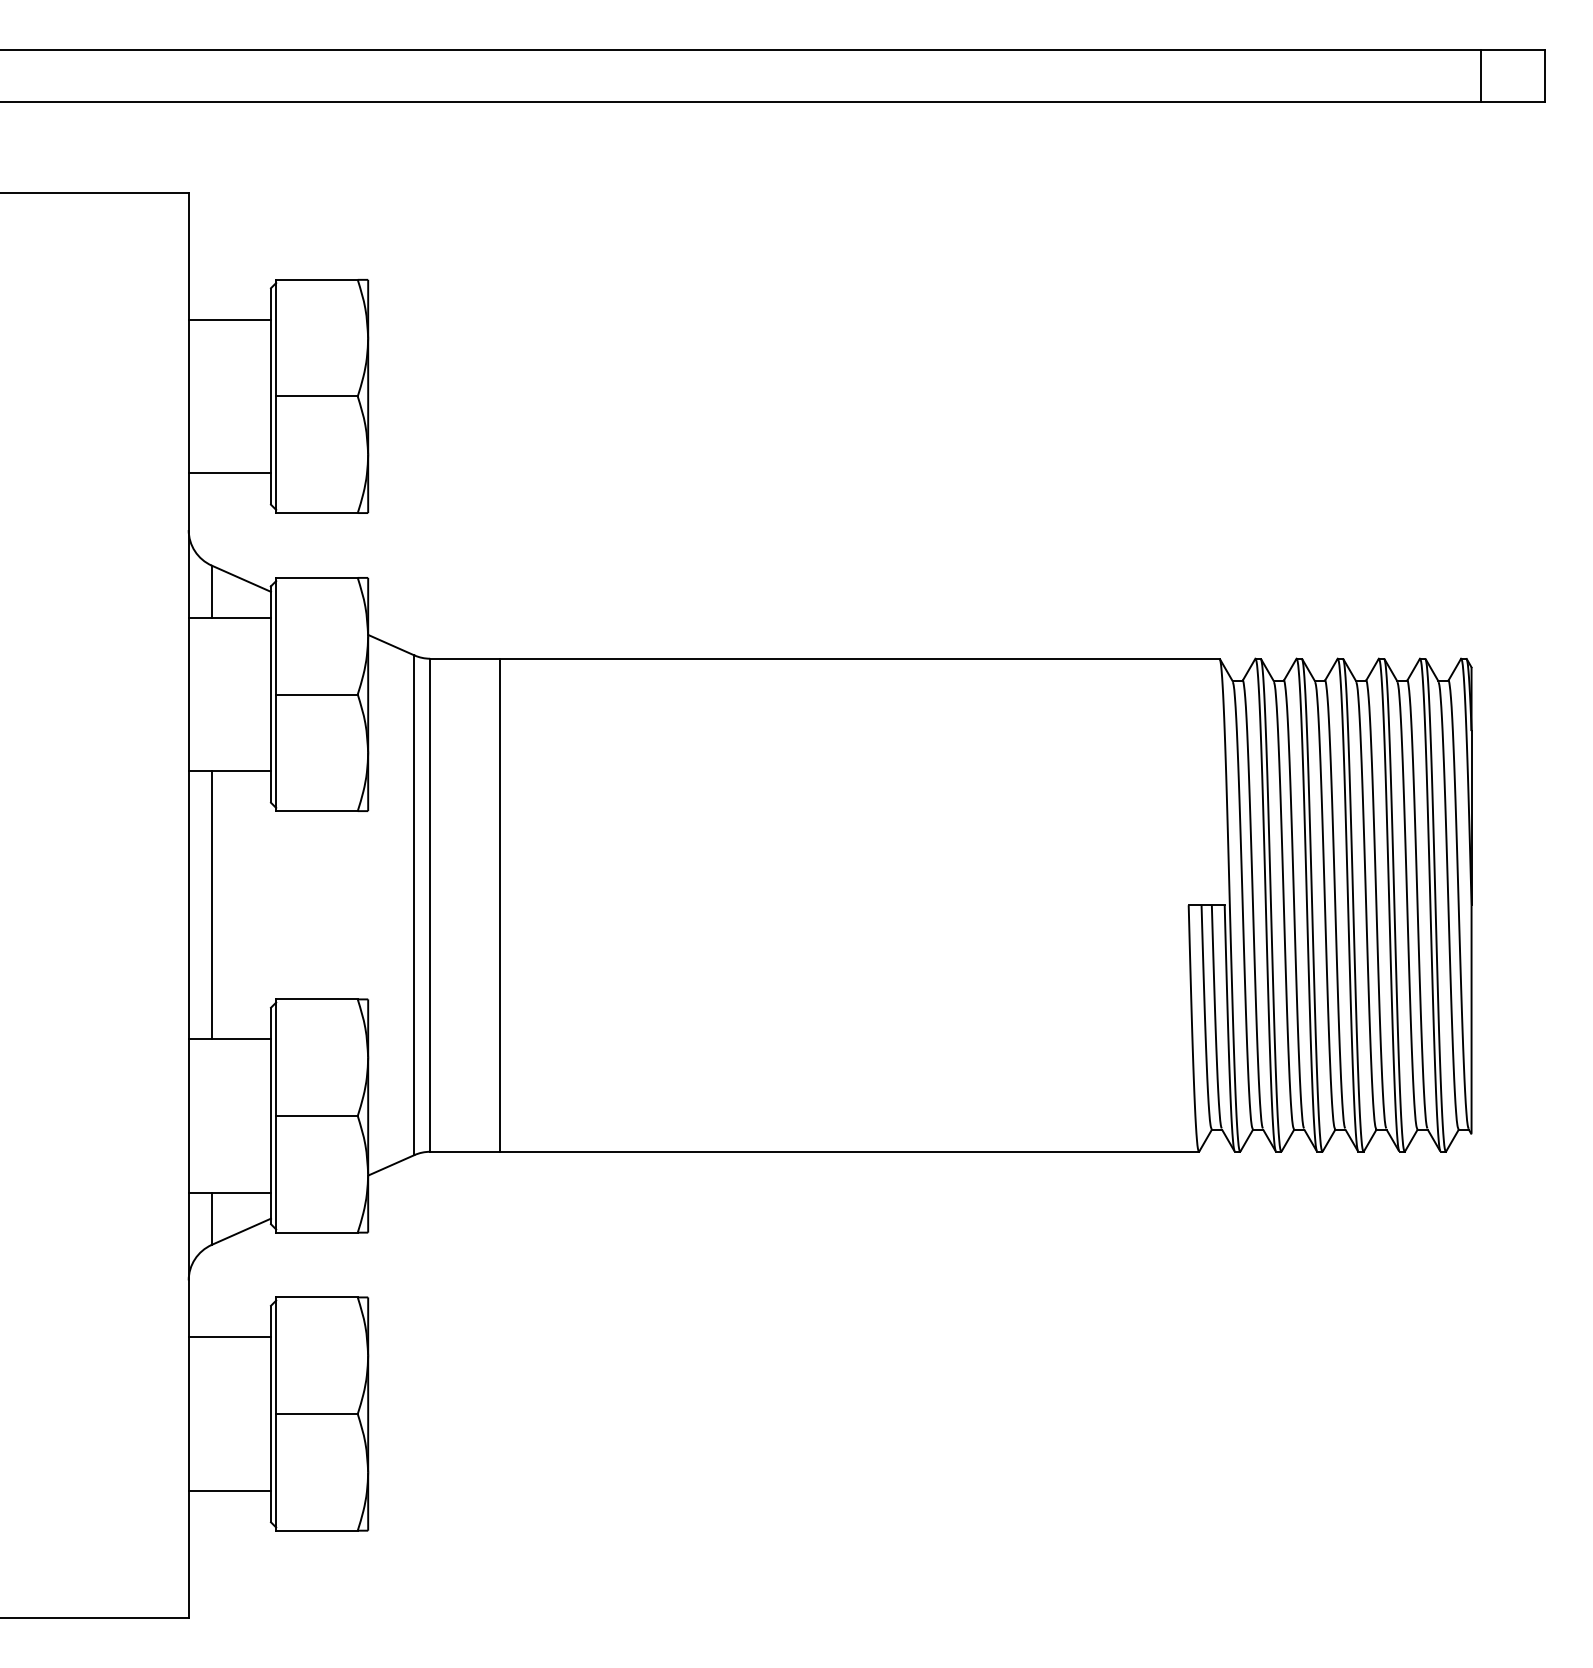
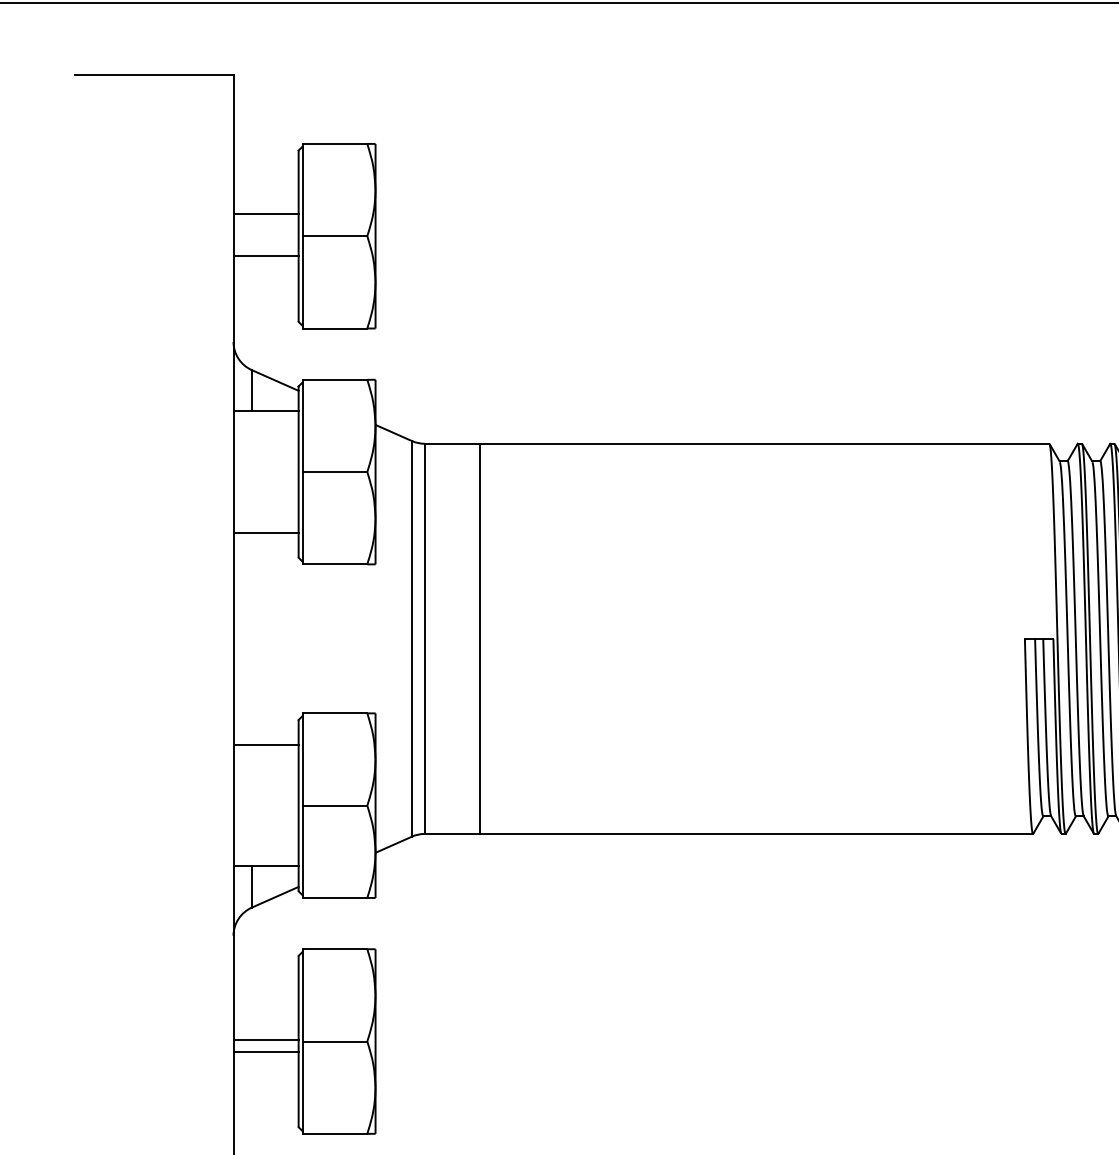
line: (229, 319) -> (265, 214), moved
line: (229, 473) -> (265, 256), moved
line: (211, 905) -> (251, 639), removed
line: (229, 1337) -> (265, 1040), moved
line: (229, 1490) -> (265, 1051), moved

